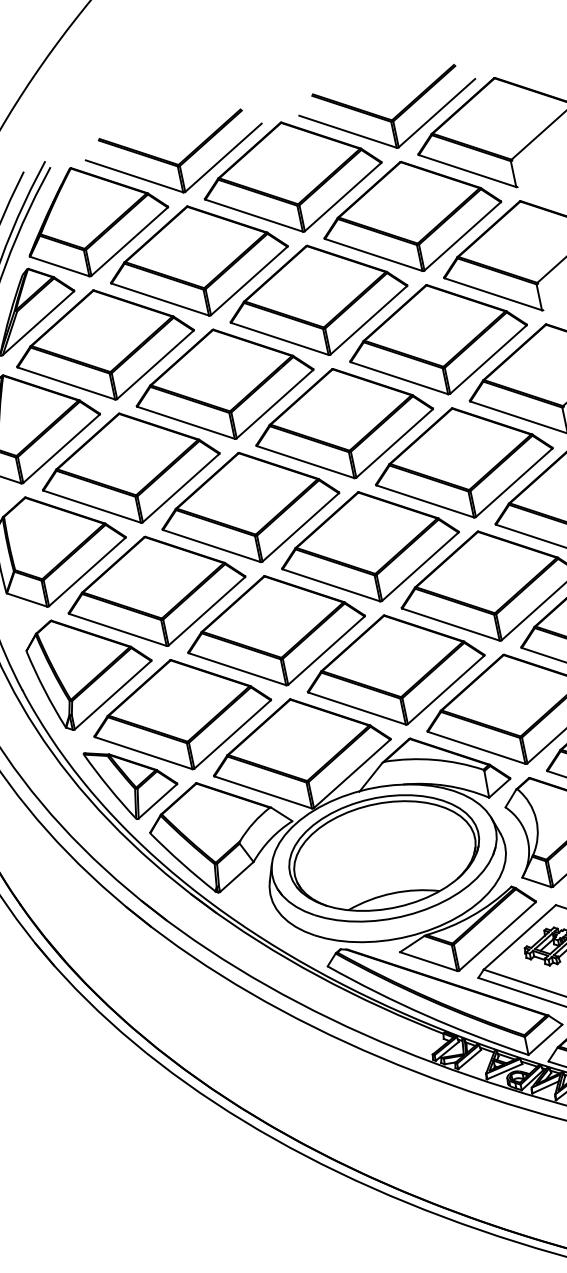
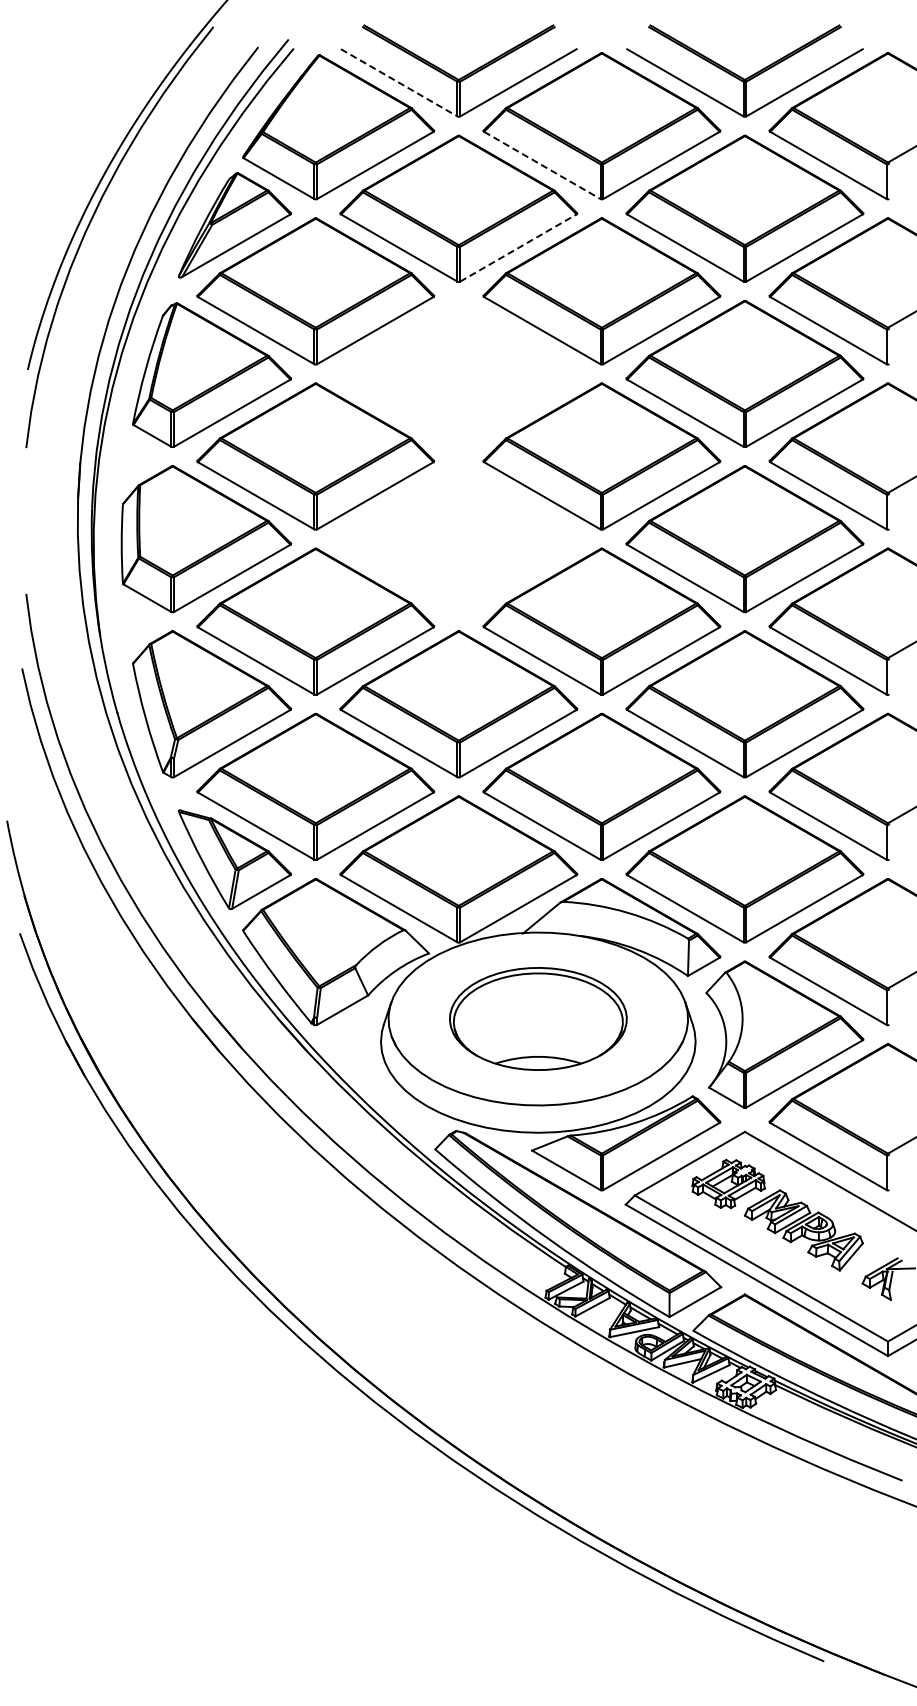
line: (134, 176) -> (399, 83), solid -> dashed
line: (254, 215) -> (542, 165), solid -> dashed
line: (249, 280) -> (518, 247), solid -> dashed
part: (224, 383) -> (458, 373), removed
part: (249, 507) -> (458, 539), removed
part: (384, 852) -> (538, 1018), size x0.7

